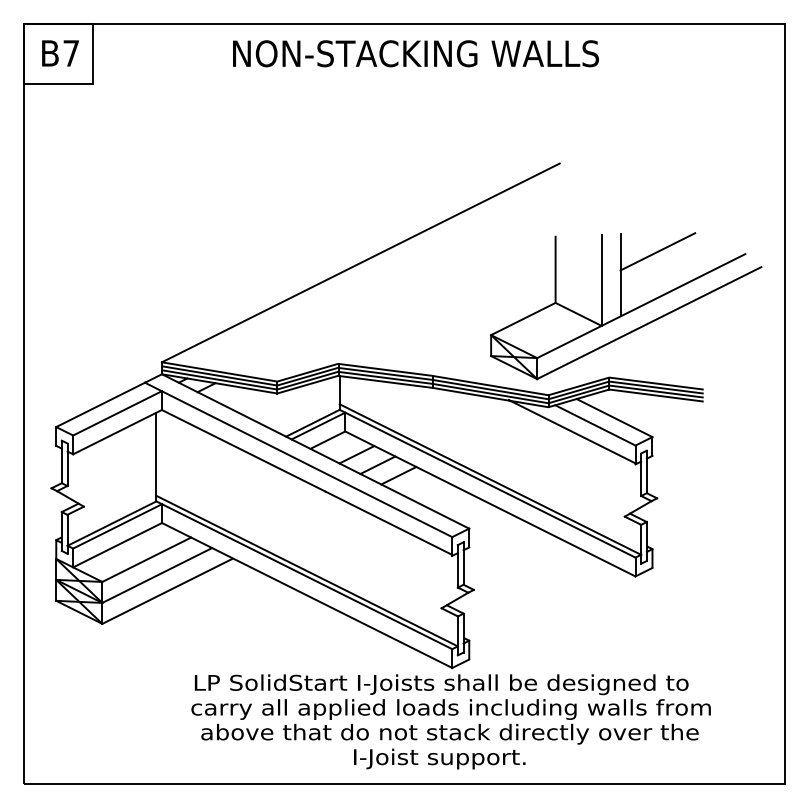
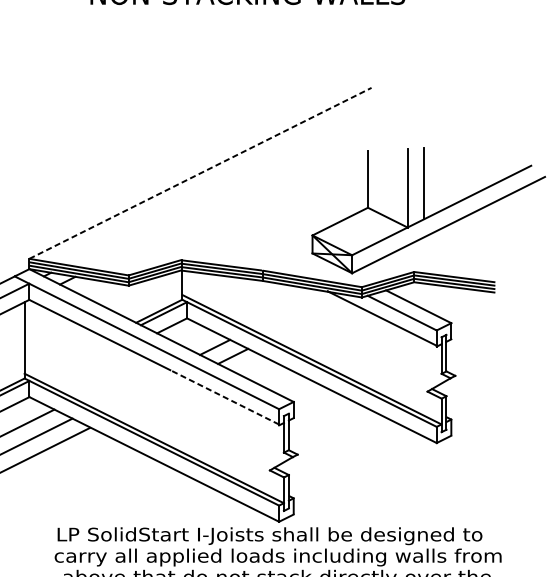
line: (657, 251) -> (455, 163), removed
line: (361, 262) -> (201, 173), solid -> dashed
line: (356, 454) -> (196, 338), removed
line: (389, 523) -> (225, 397), solid -> dashed

